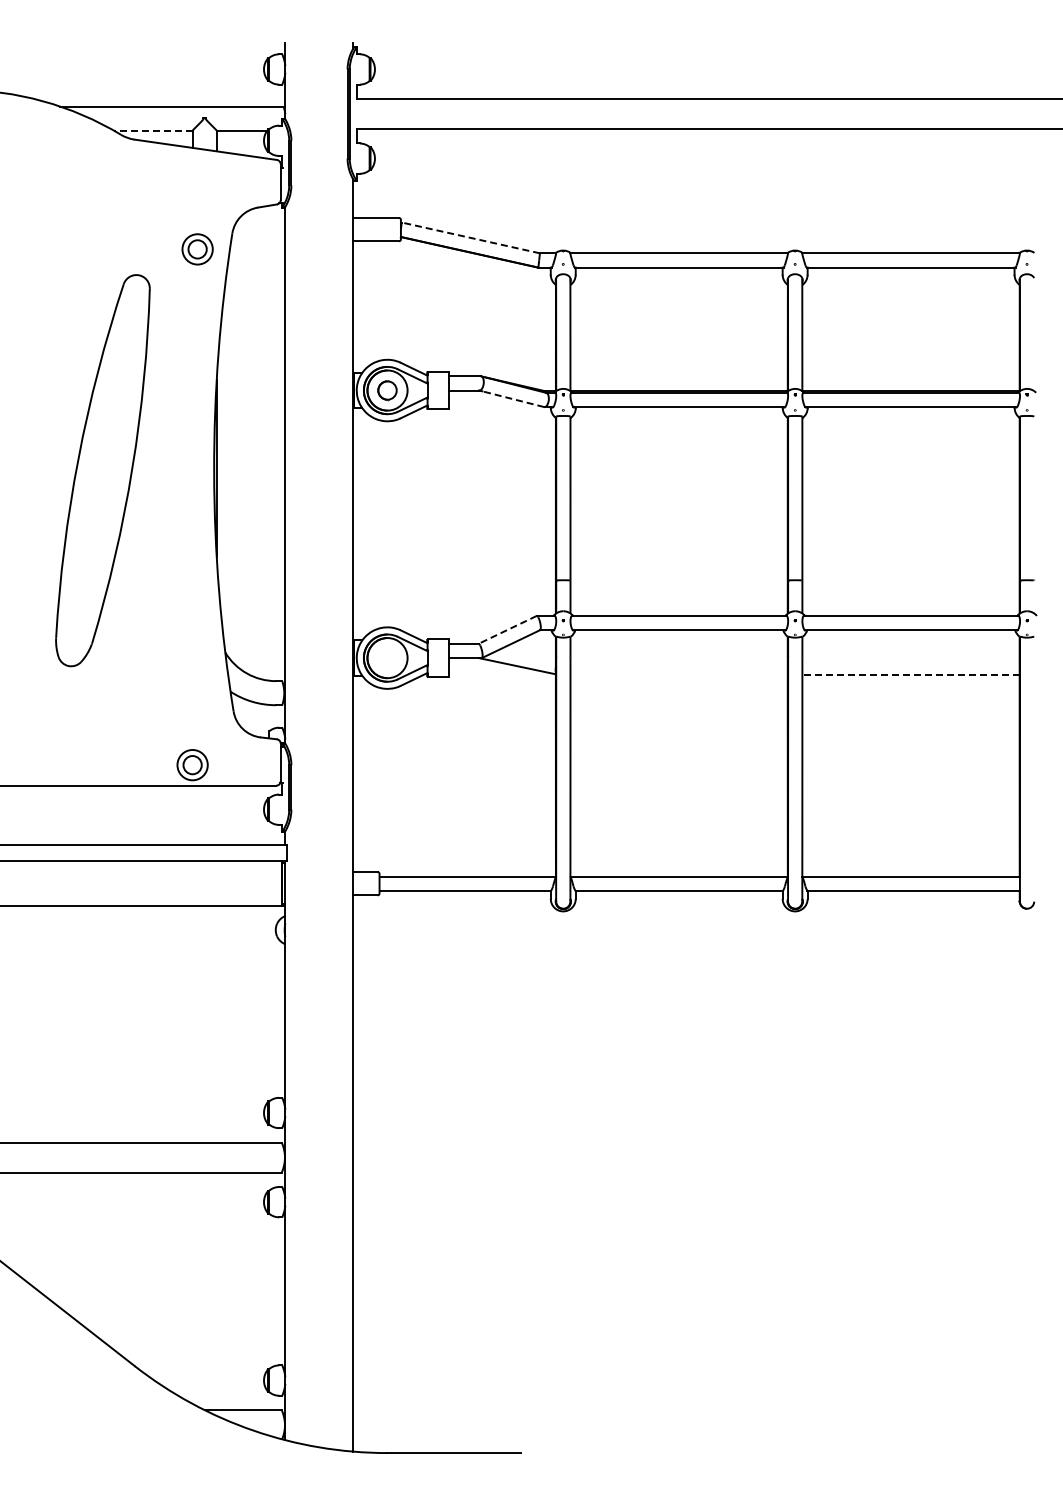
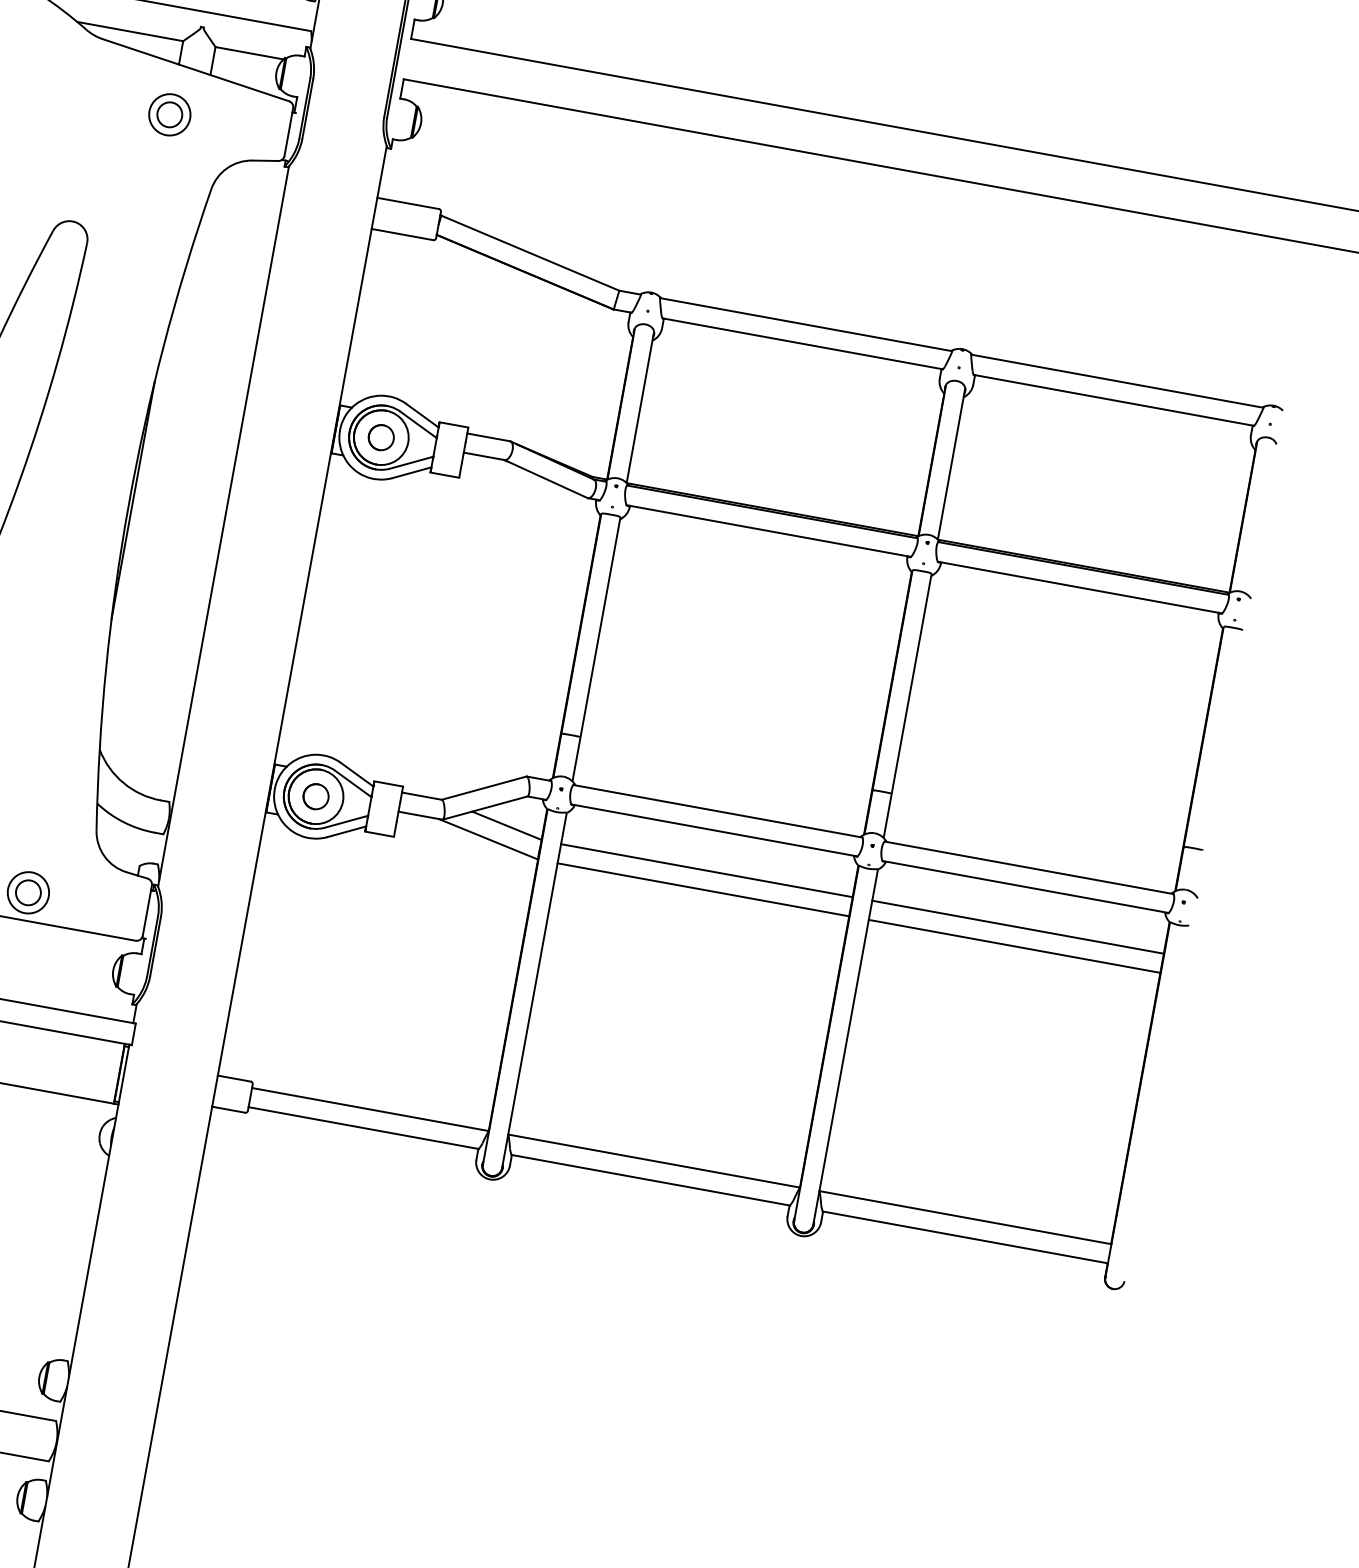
line: (152, 130) -> (129, 31), dashed -> solid
line: (470, 237) -> (530, 252), dashed -> solid
part: (197, 249) -> (169, 114), moved
line: (511, 398) -> (545, 478), dashed -> solid
line: (507, 630) -> (483, 788), dashed -> solid
line: (528, 653) -> (506, 824), added
part: (387, 658) -> (315, 797), added
line: (678, 660) -> (705, 870), added
line: (910, 660) -> (1017, 927), added
line: (678, 674) -> (702, 889), added
line: (911, 674) -> (1015, 946), dashed -> solid

